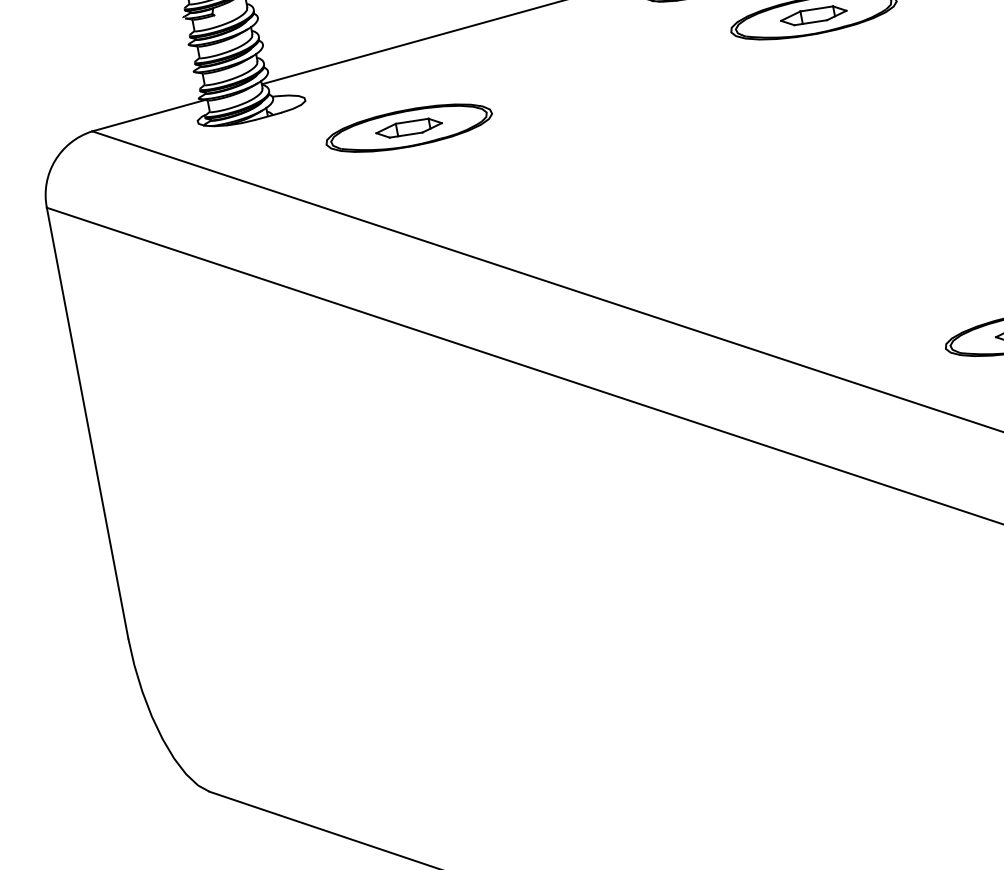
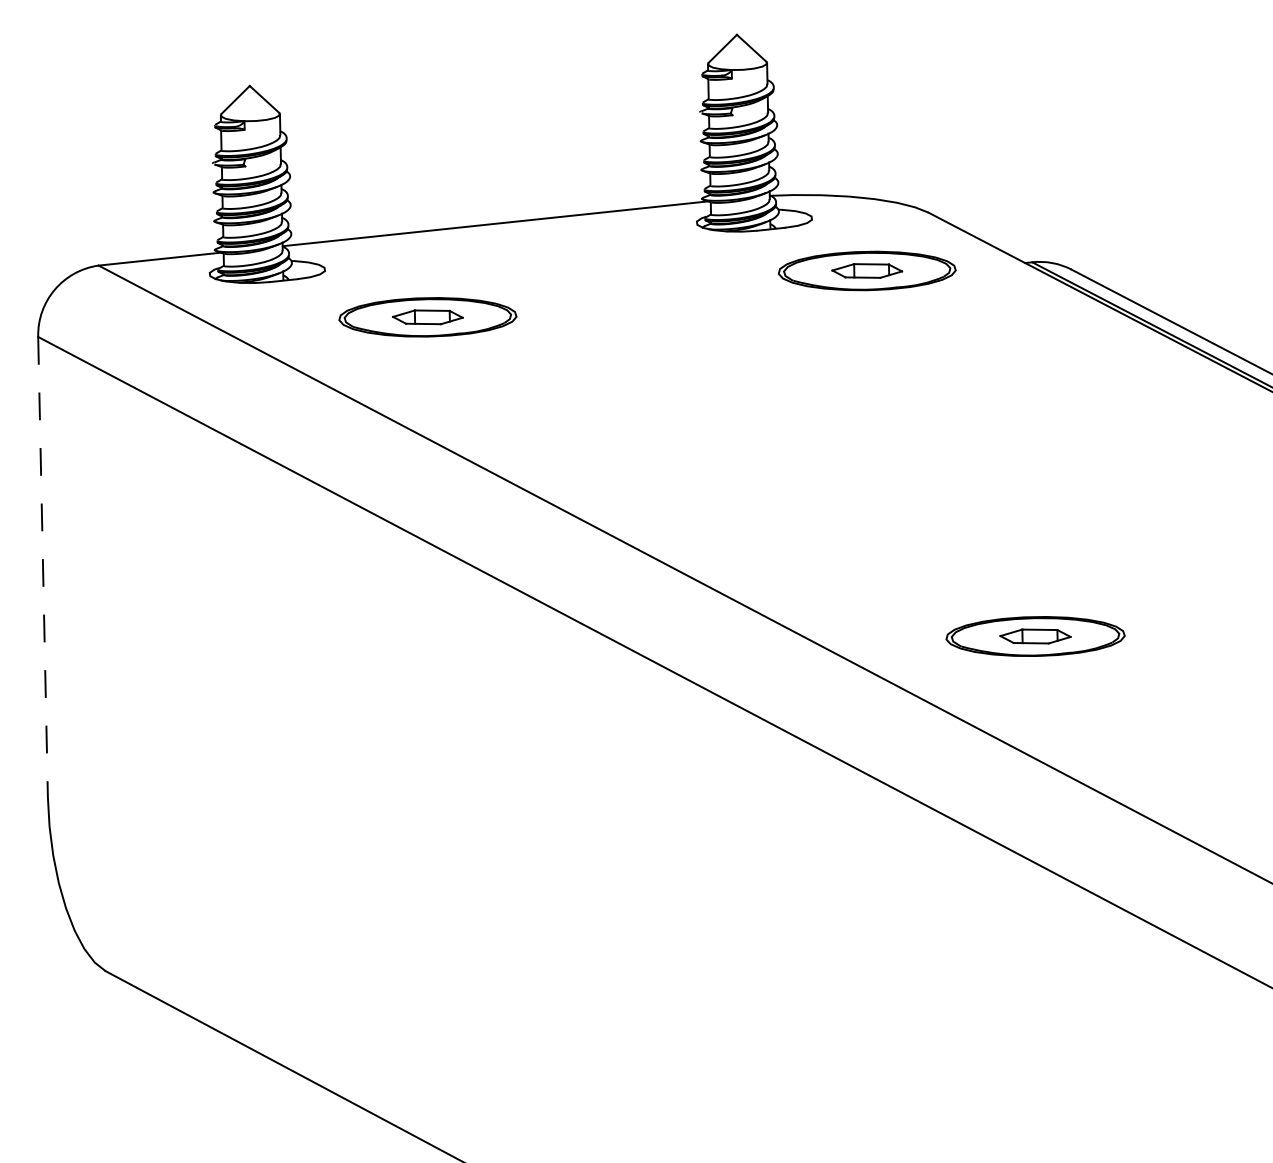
line: (87, 423) -> (43, 567), solid -> dashed

